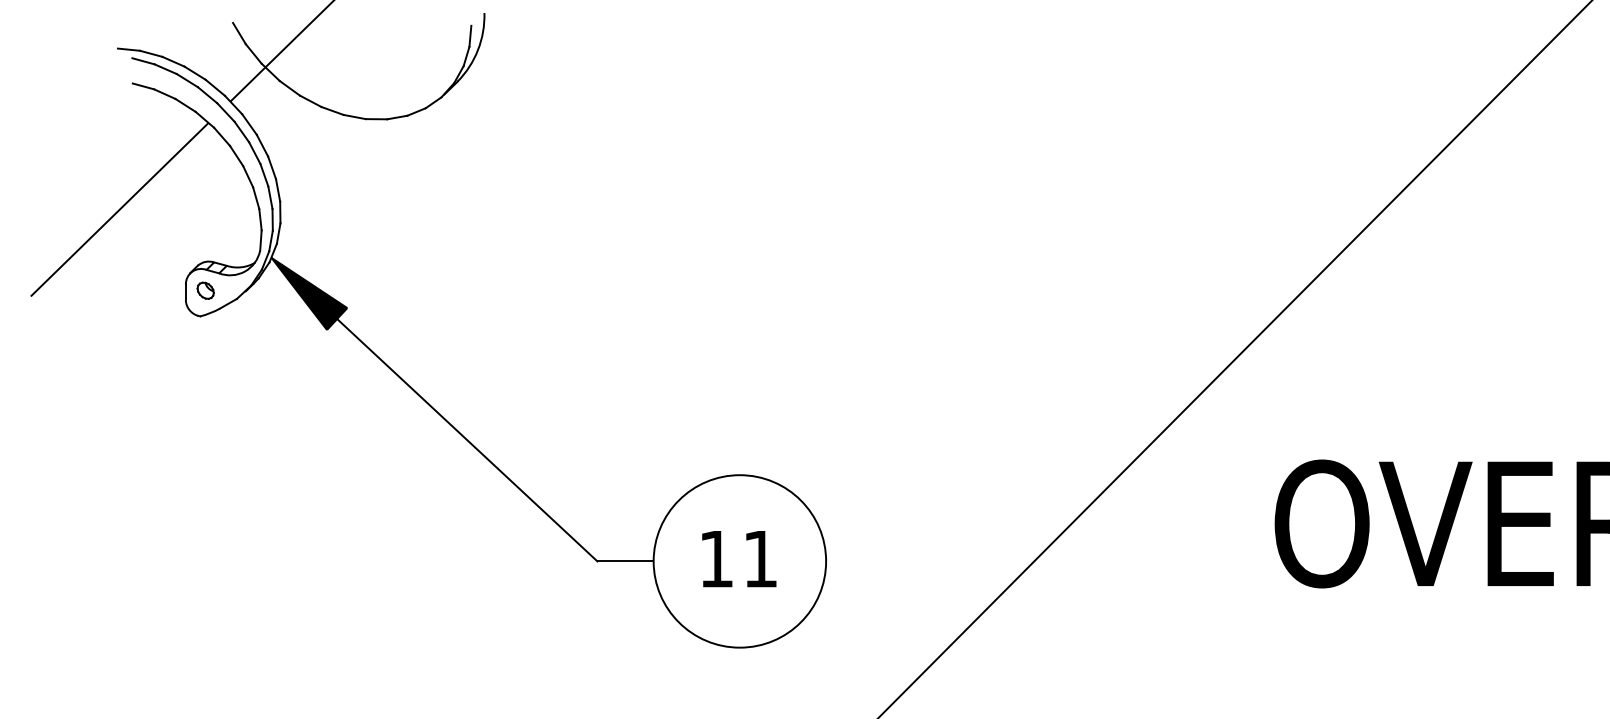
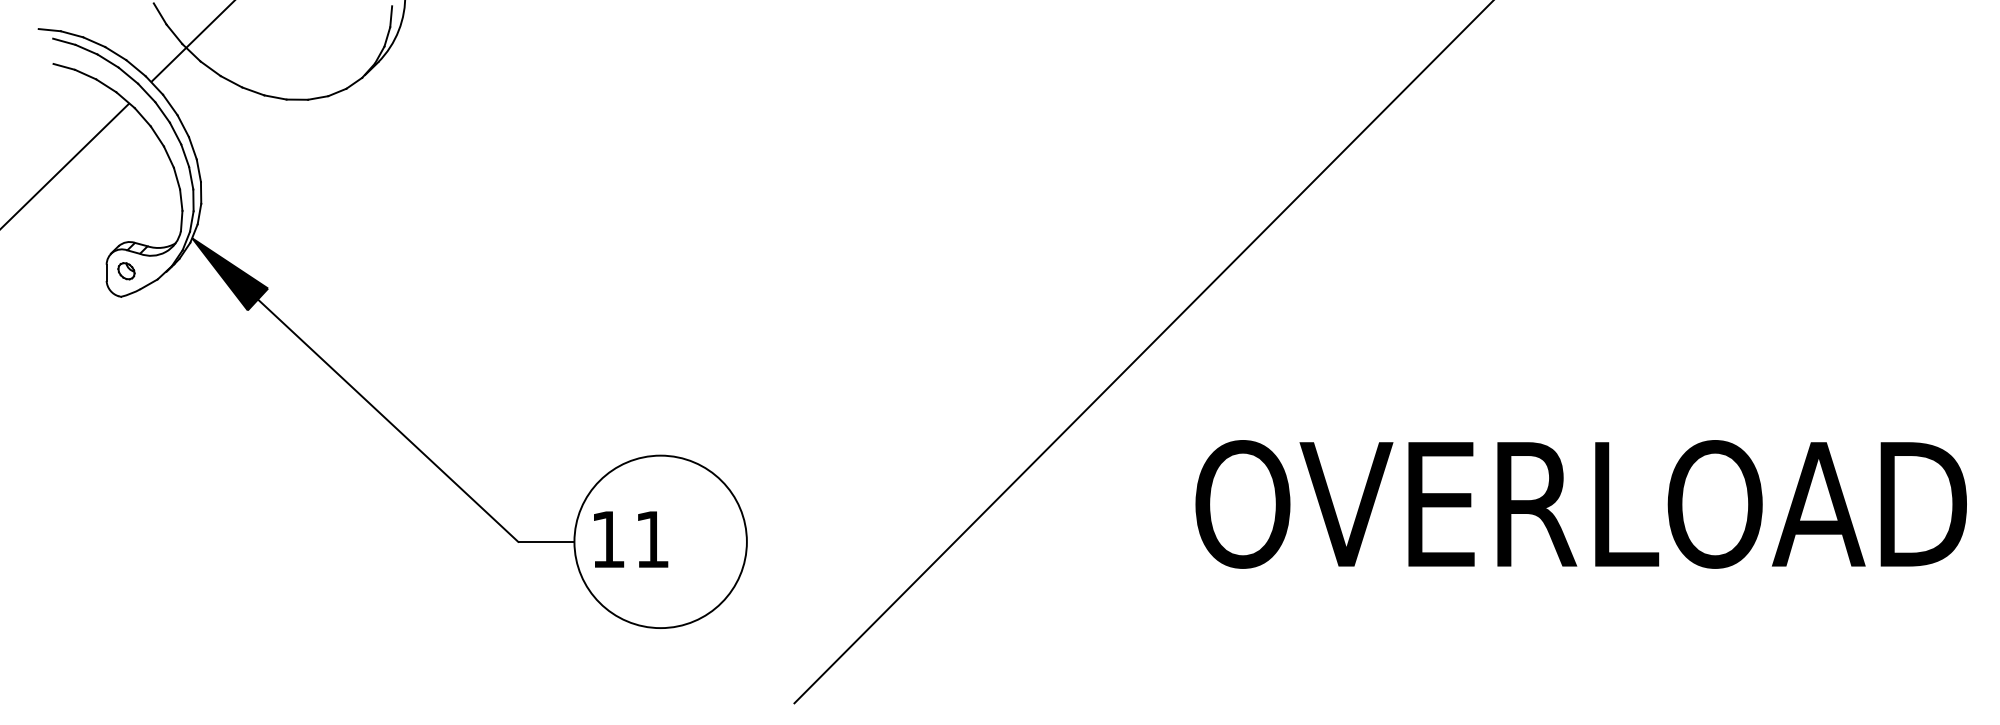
text: (739, 559) -> (631, 539), moved

